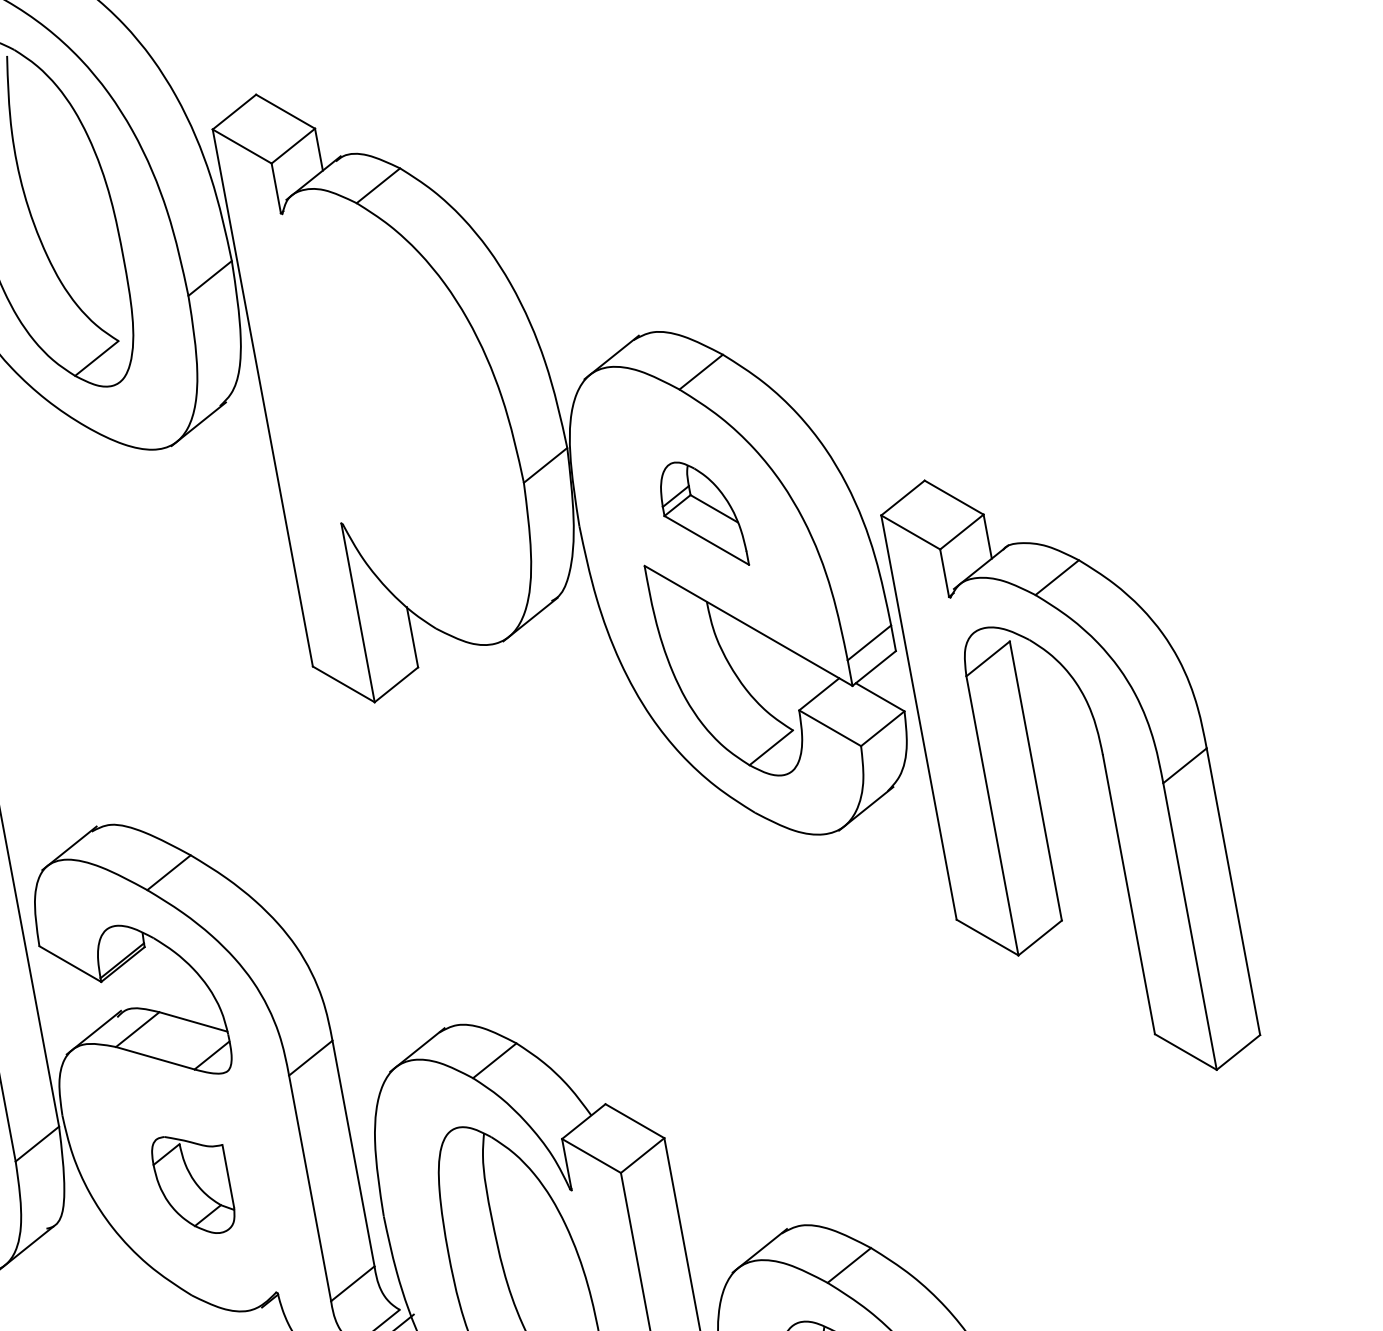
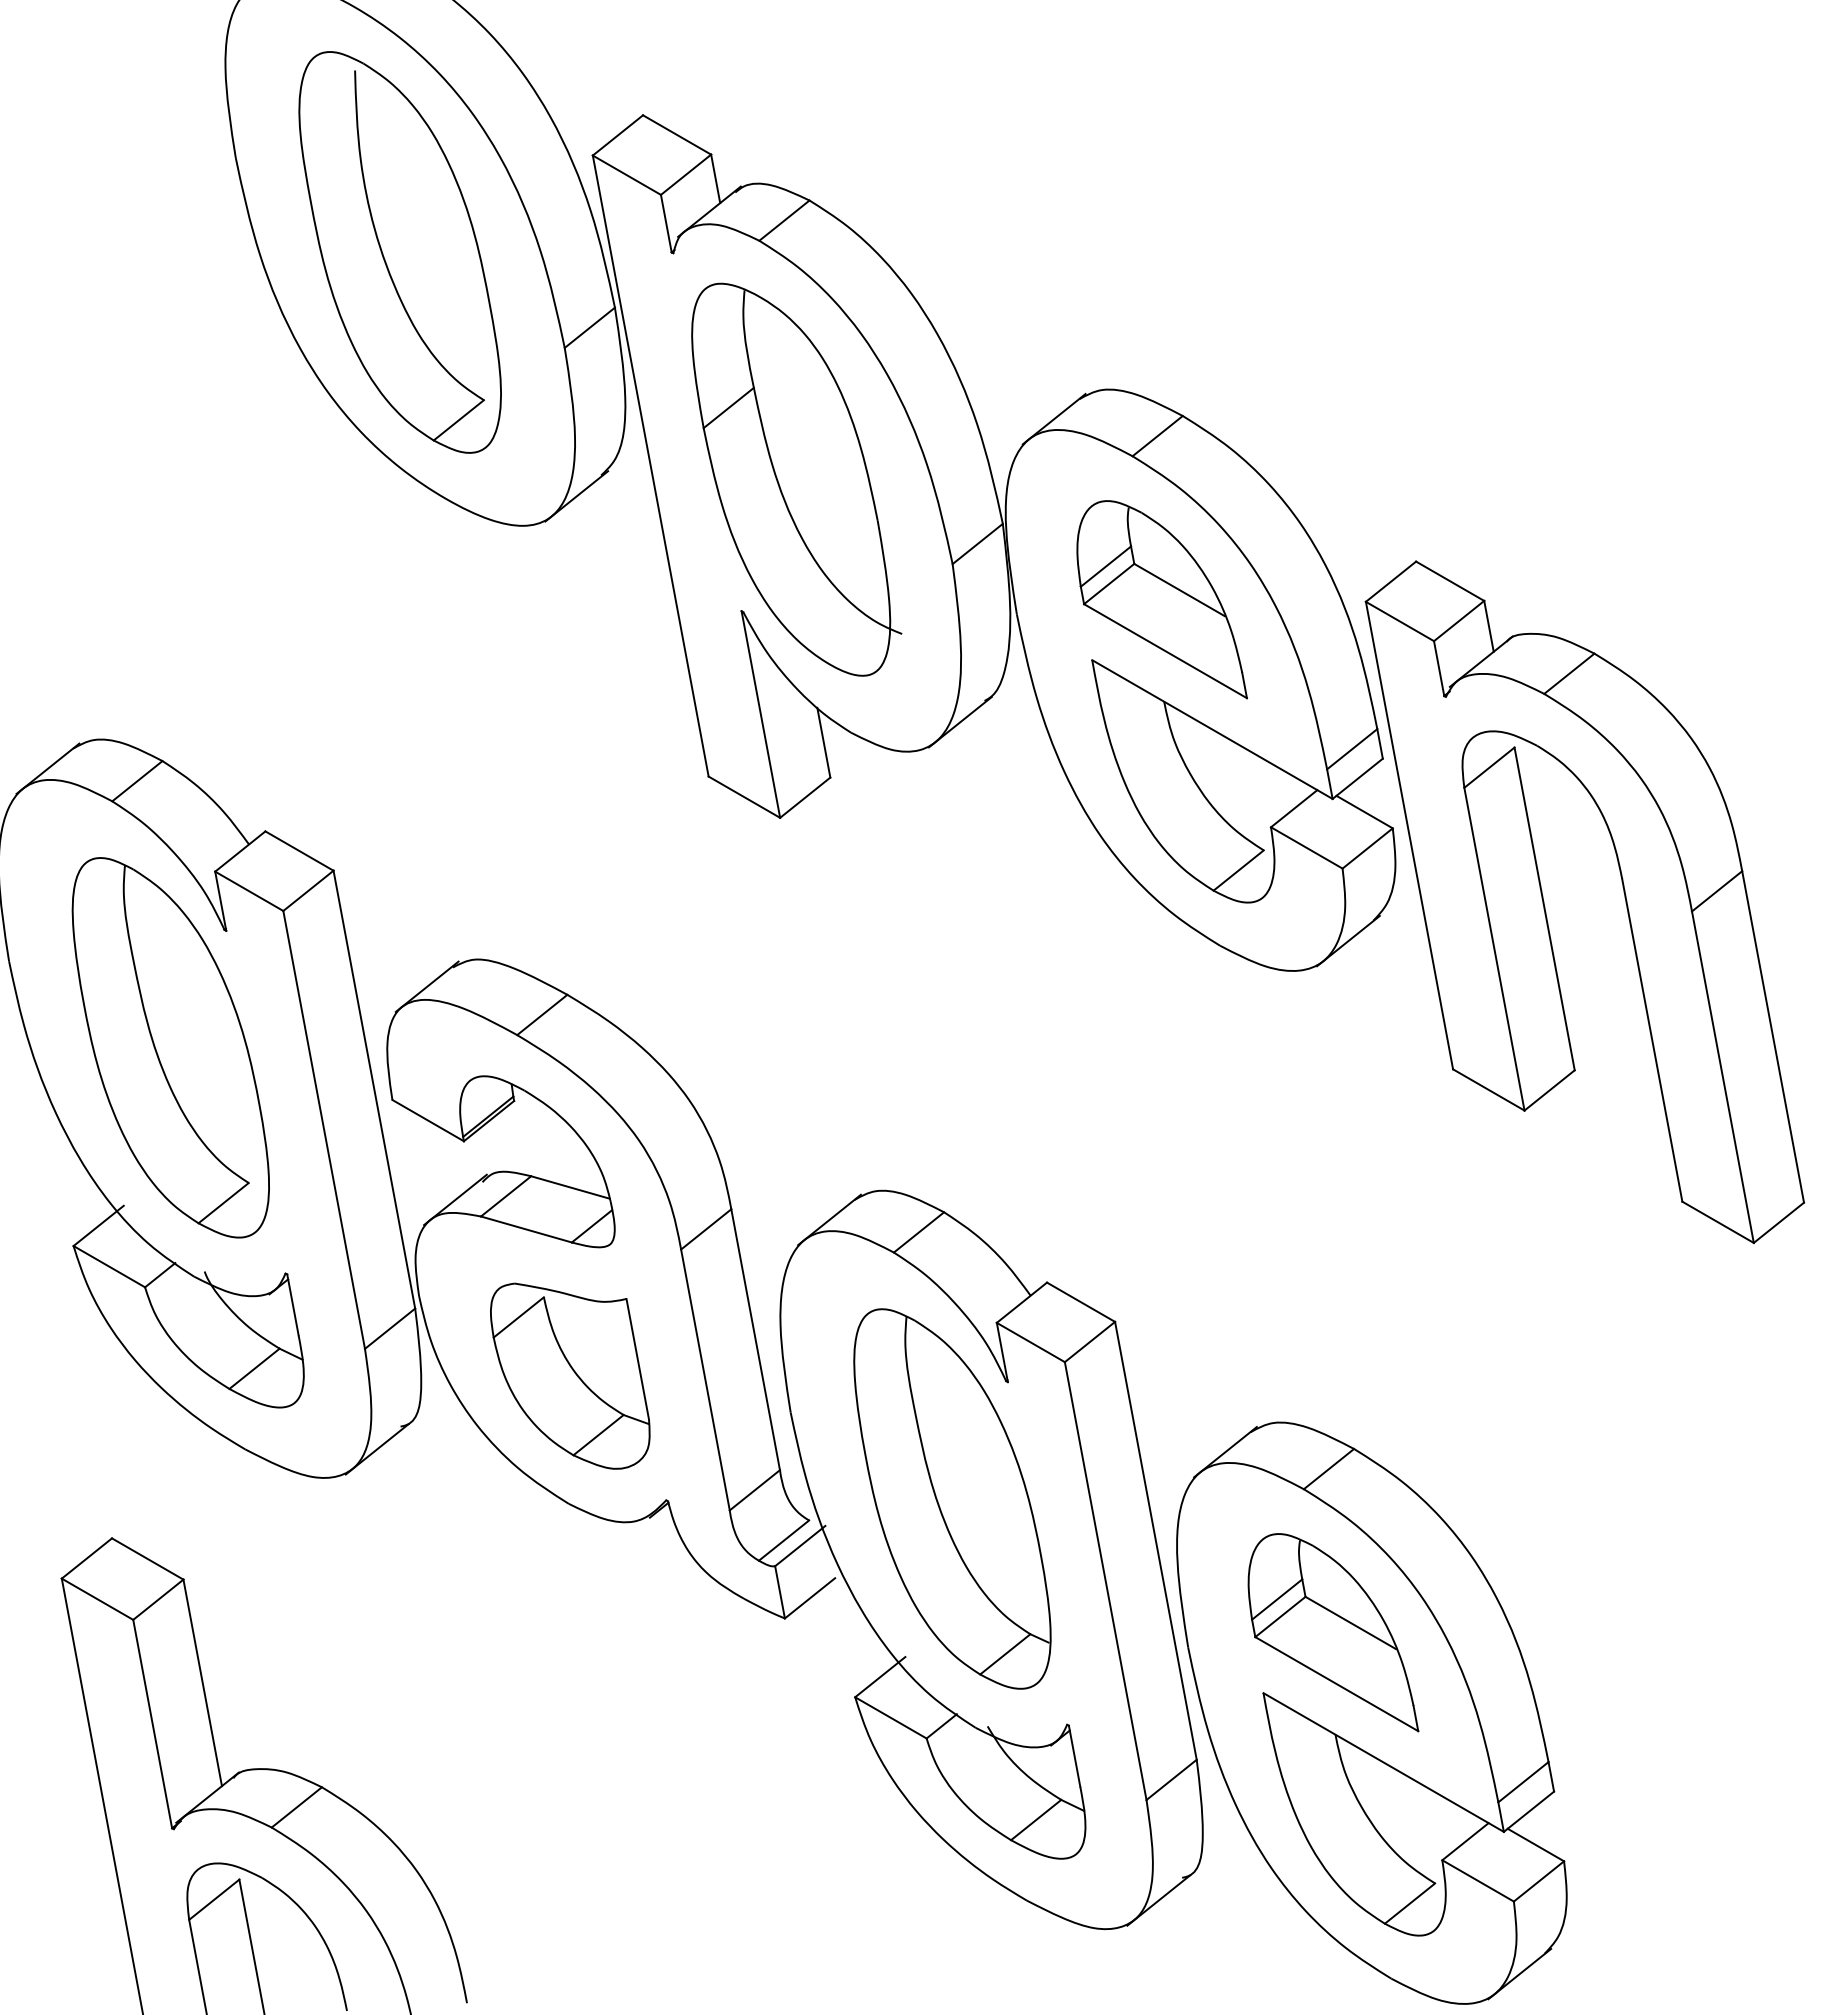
part: (388, 409) -> (796, 479), added
part: (704, 513) -> (1161, 599), size x1.67
part: (193, 1184) -> (570, 1375), size x1.67

